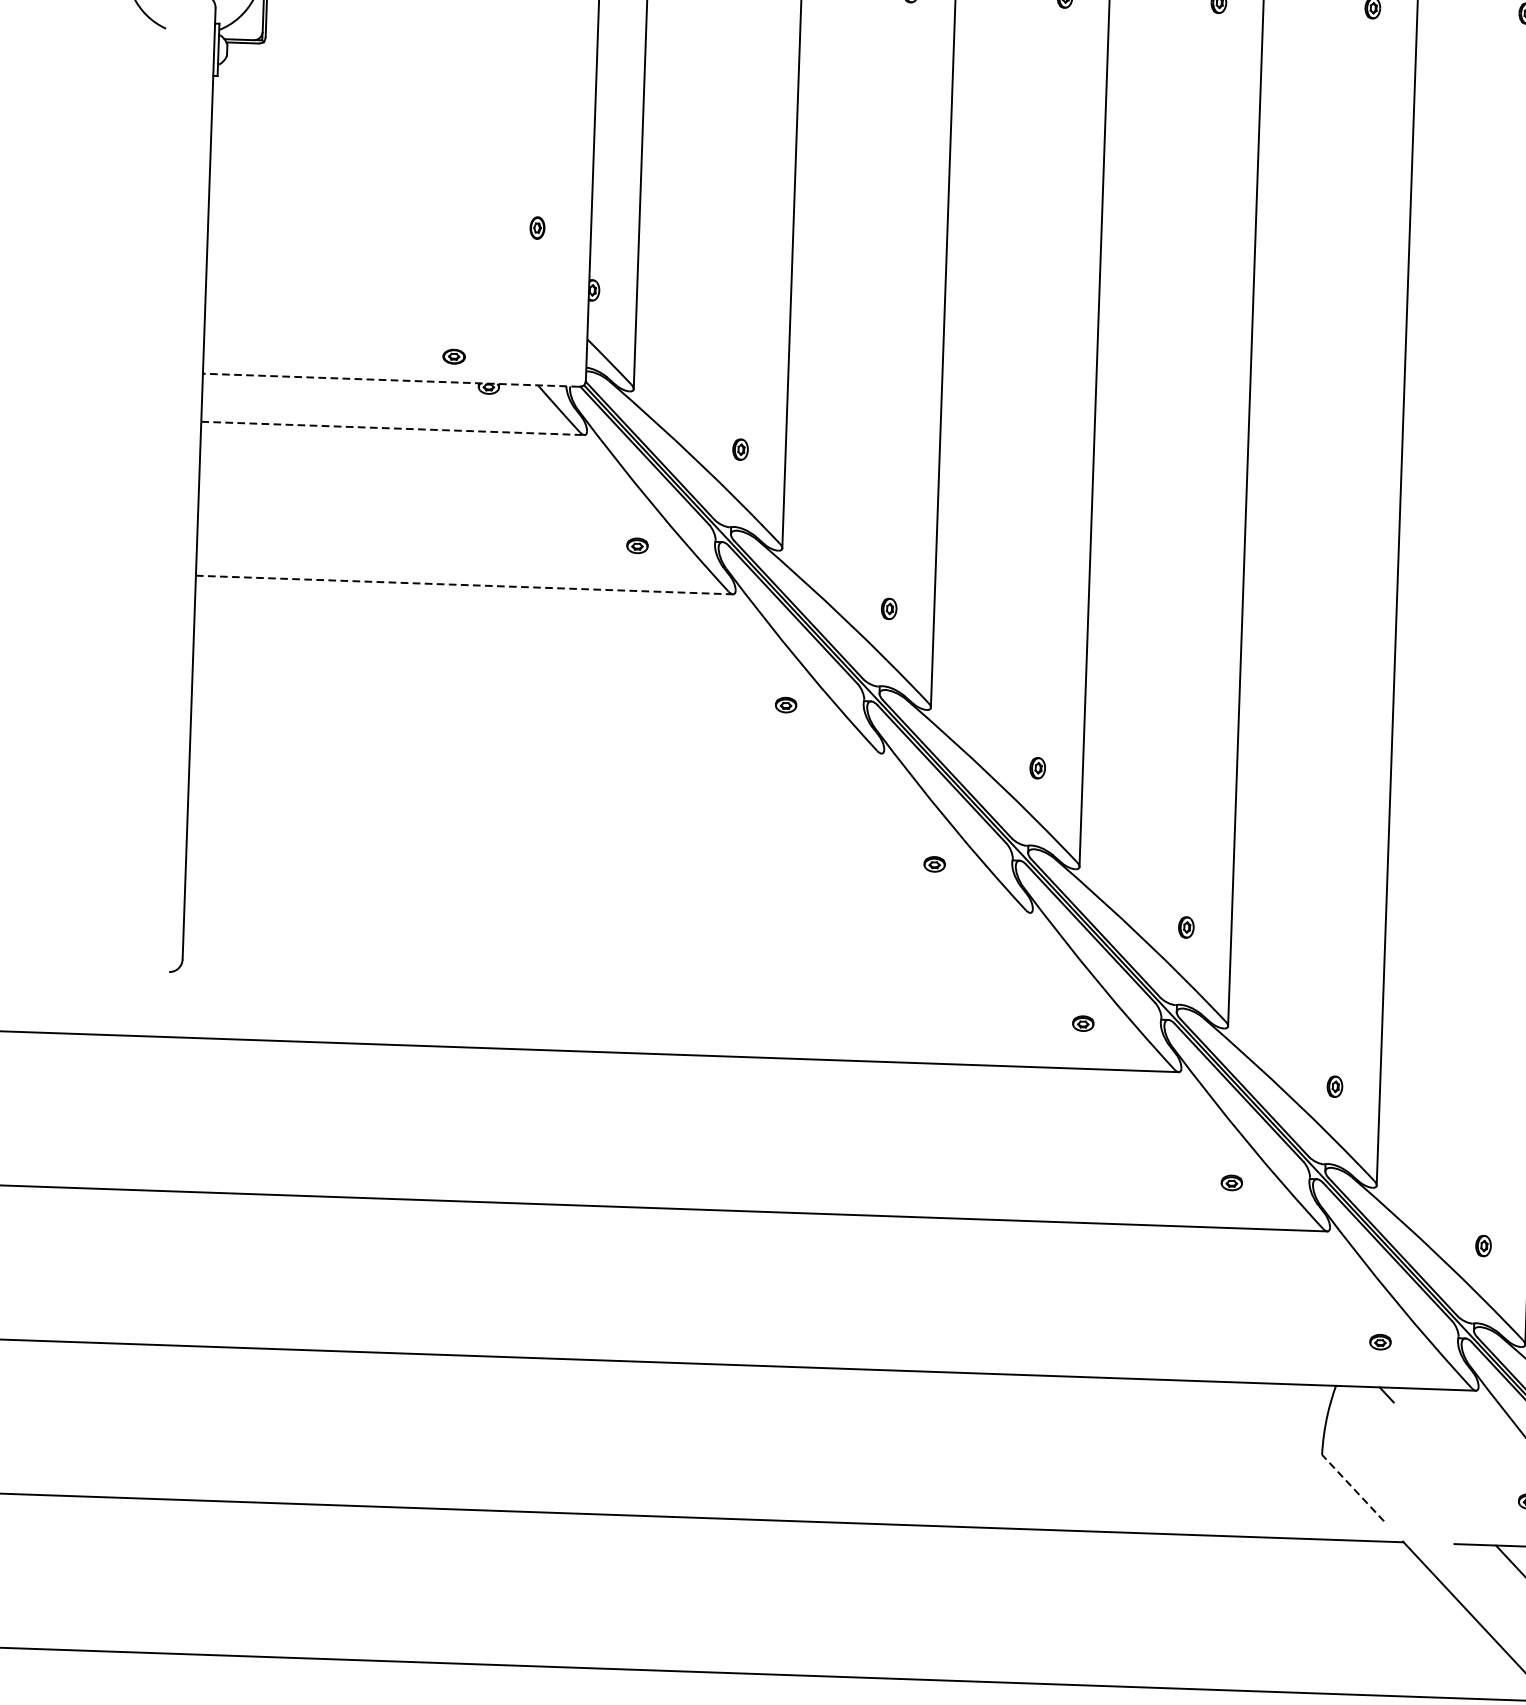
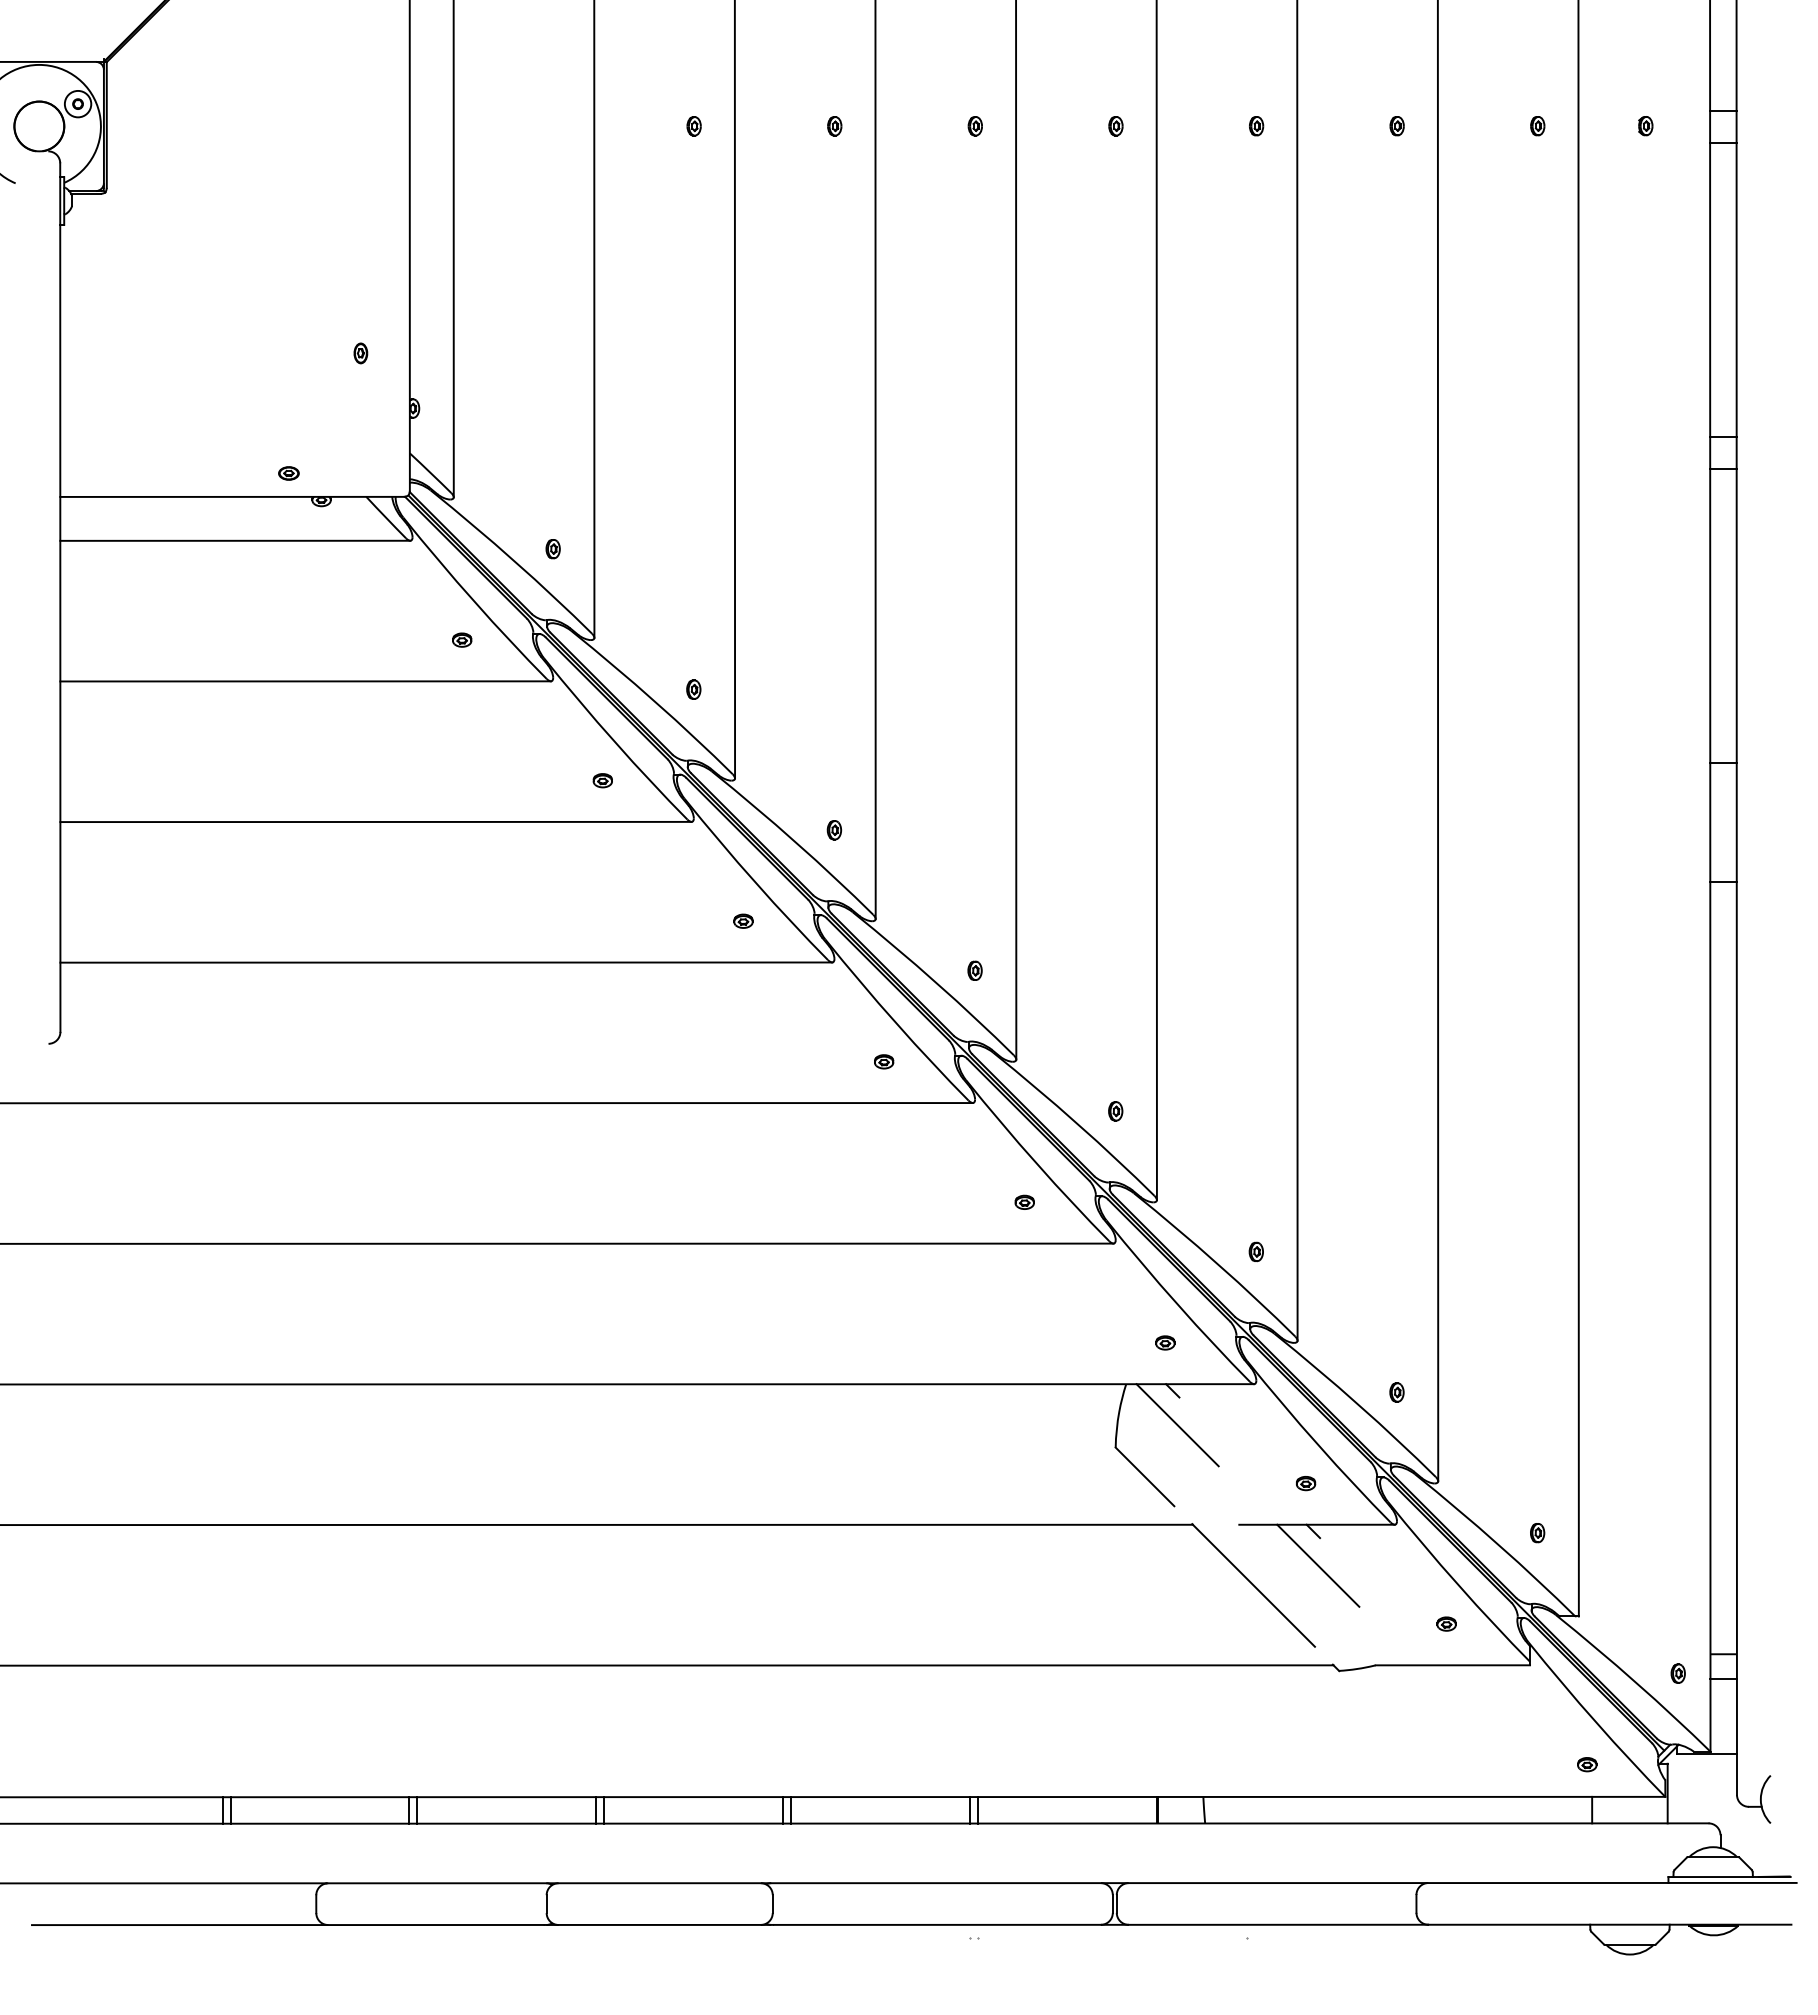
line: (391, 379) -> (232, 496), dashed -> solid
line: (393, 428) -> (235, 540), dashed -> solid
line: (465, 585) -> (306, 681), dashed -> solid
line: (535, 741) -> (375, 821), added
line: (607, 898) -> (446, 962), added
line: (1390, 1433) -> (1177, 1425), added
line: (1352, 1487) -> (1144, 1476), dashed -> solid

